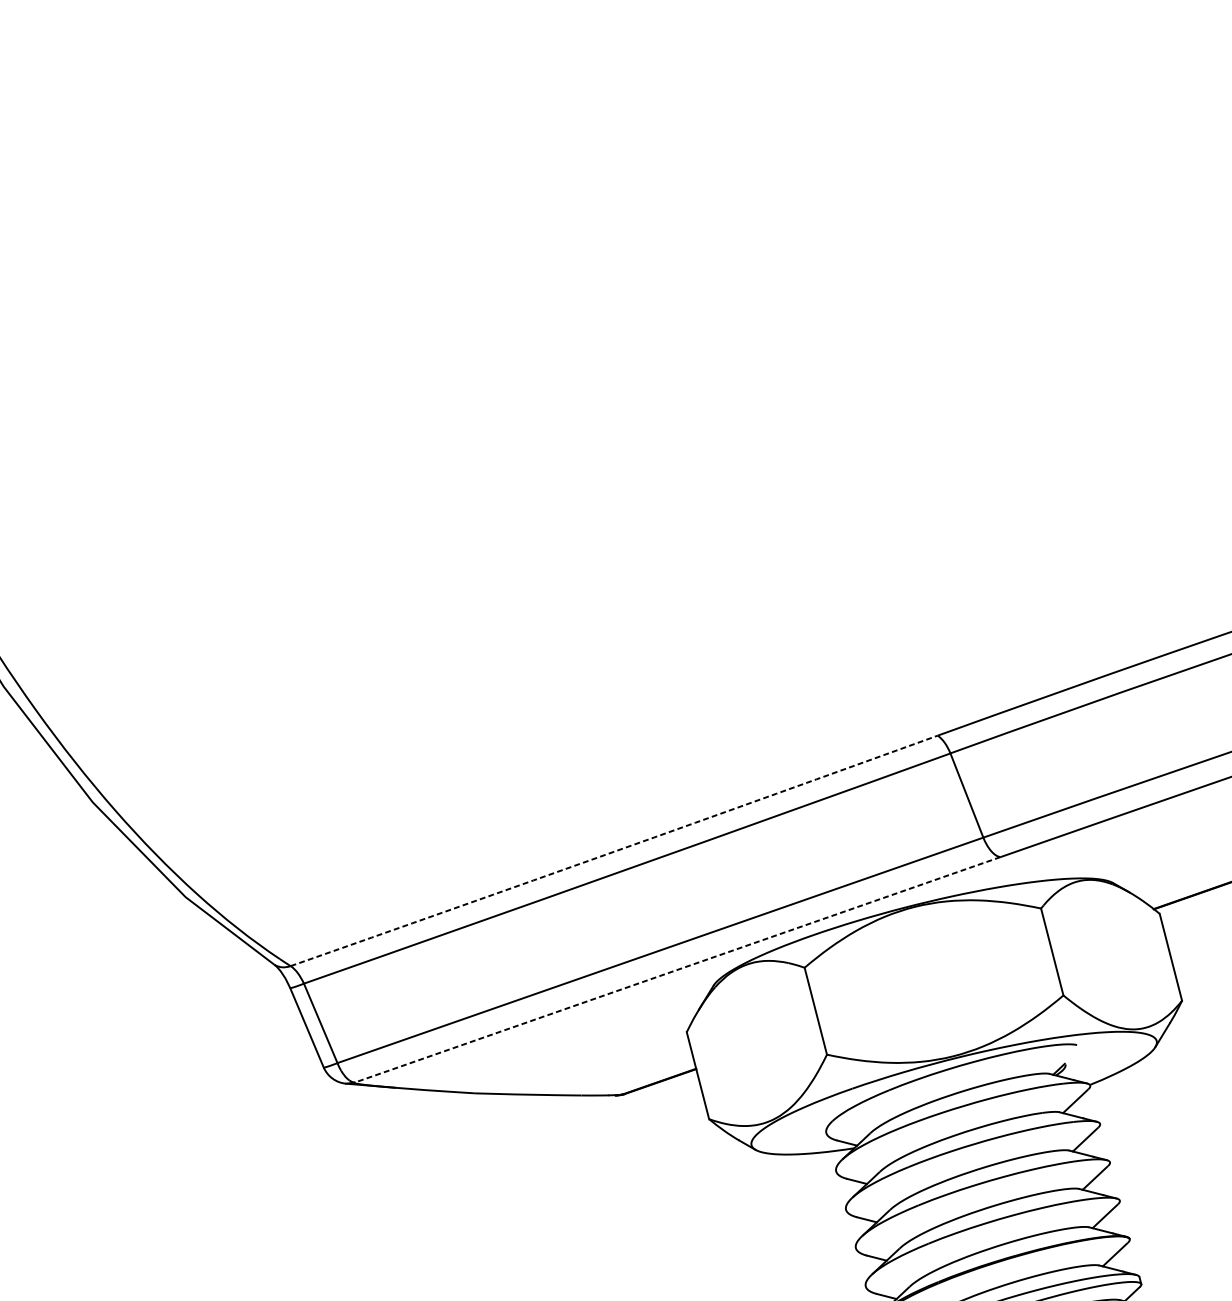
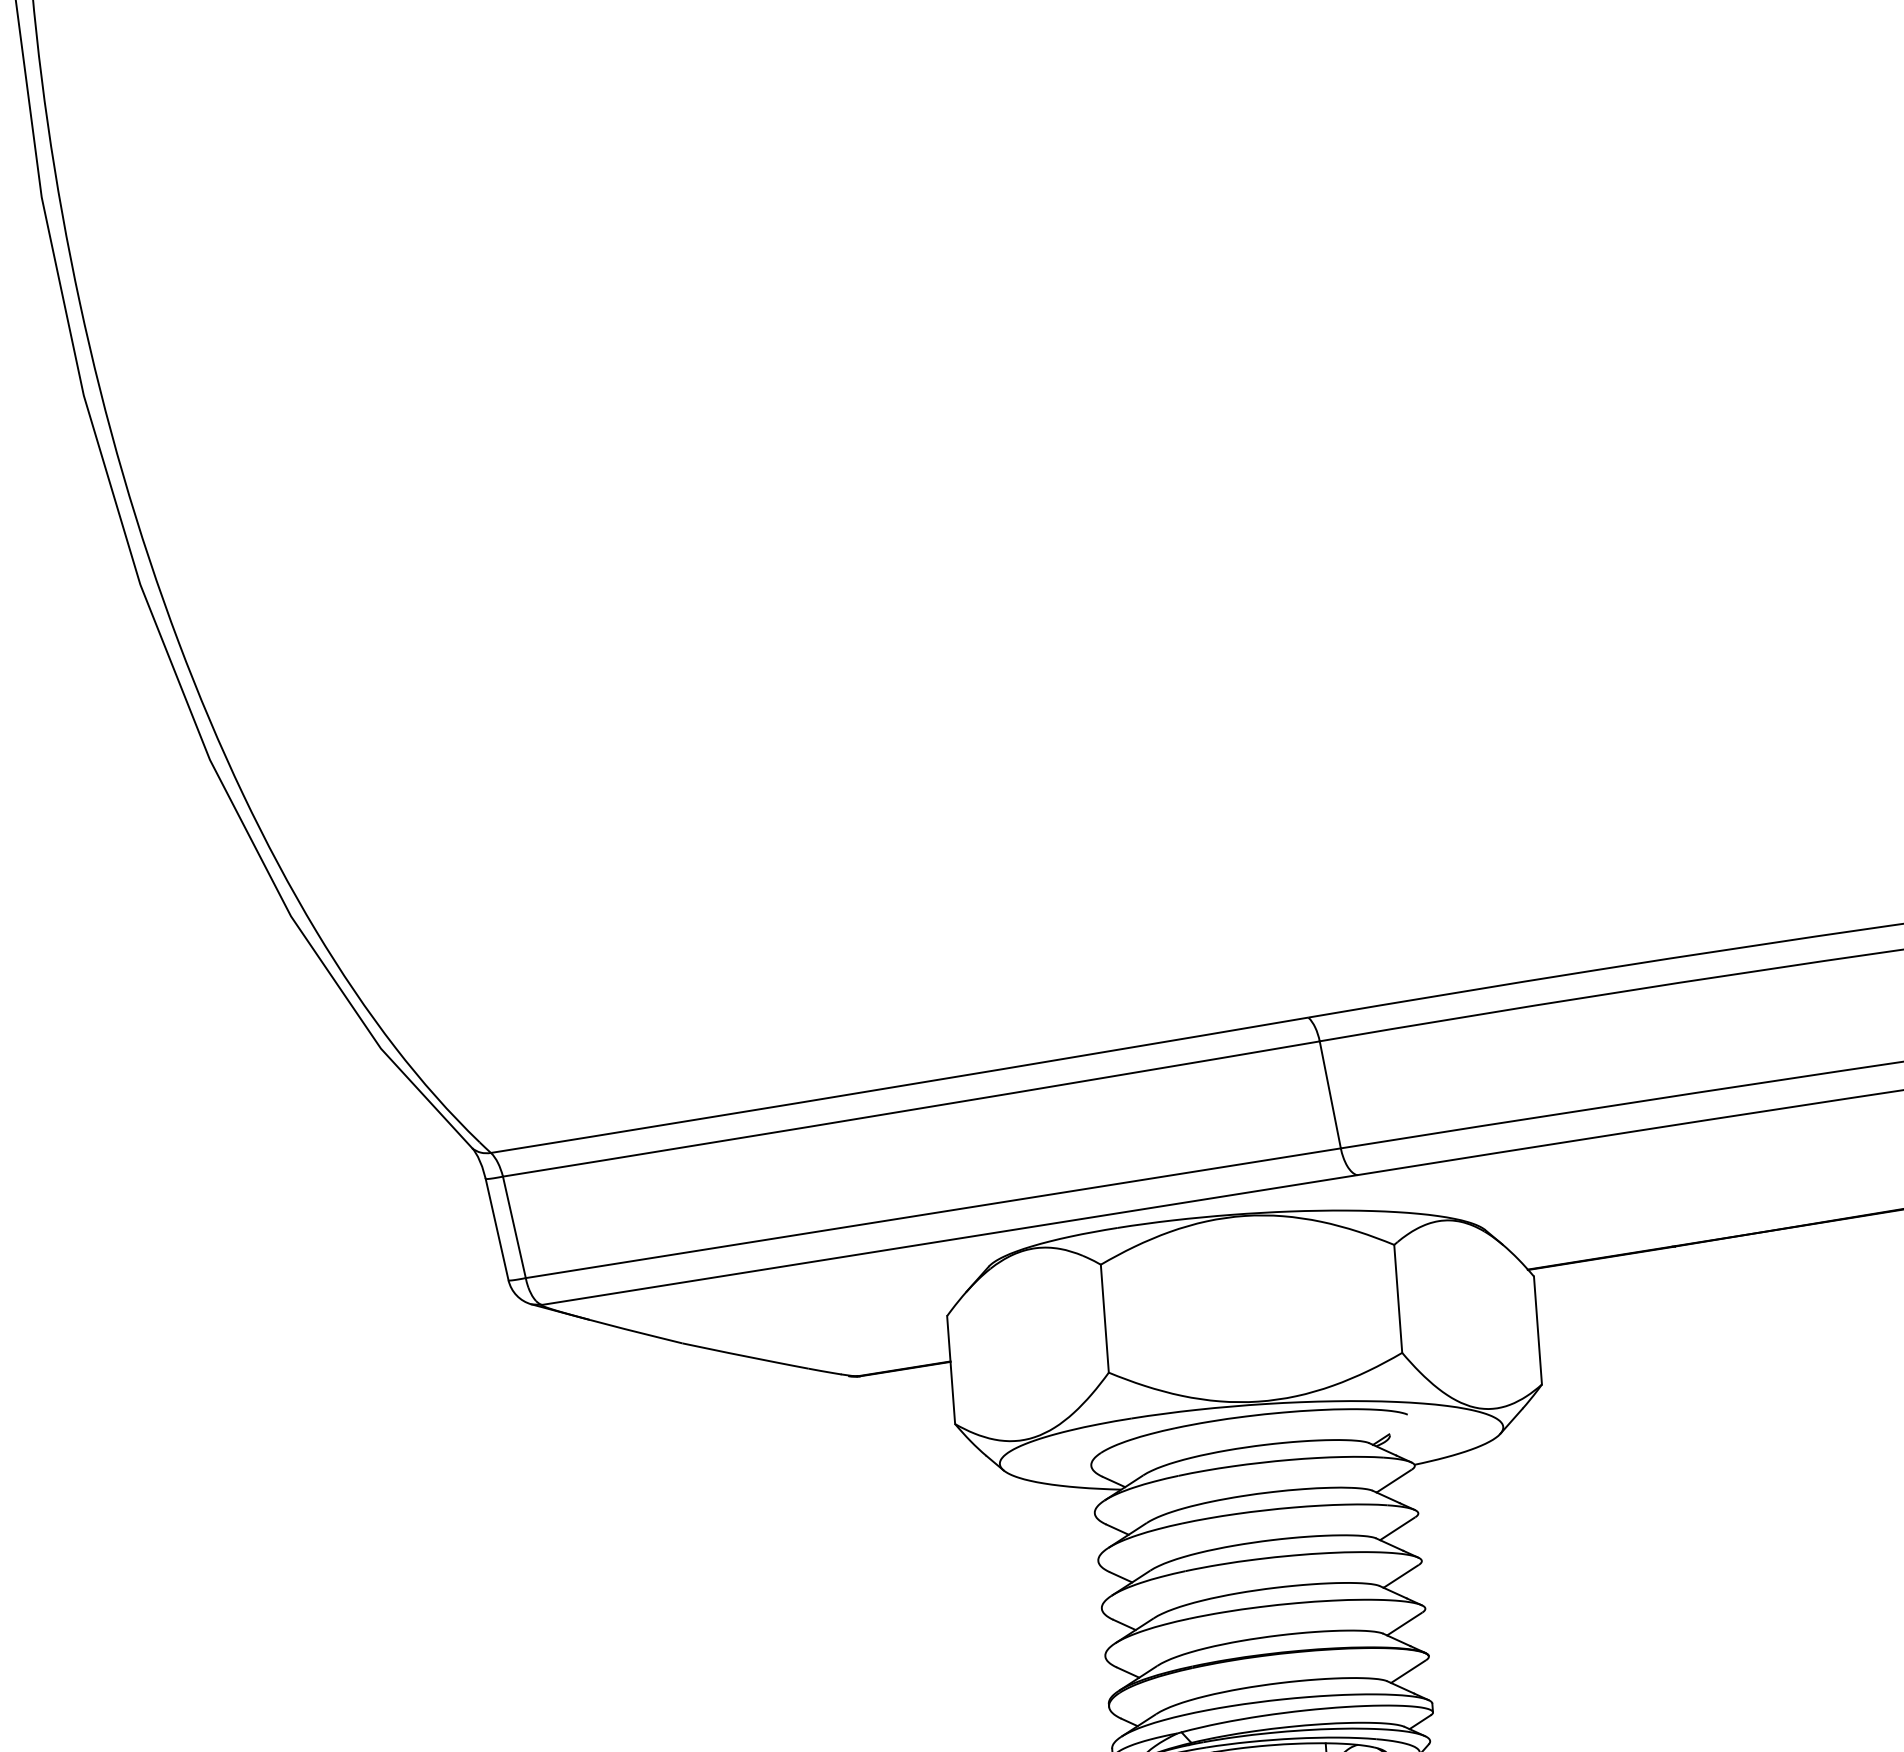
arc: (614, 851) -> (899, 1086), dashed -> solid
line: (677, 970) -> (949, 1240), dashed -> solid

